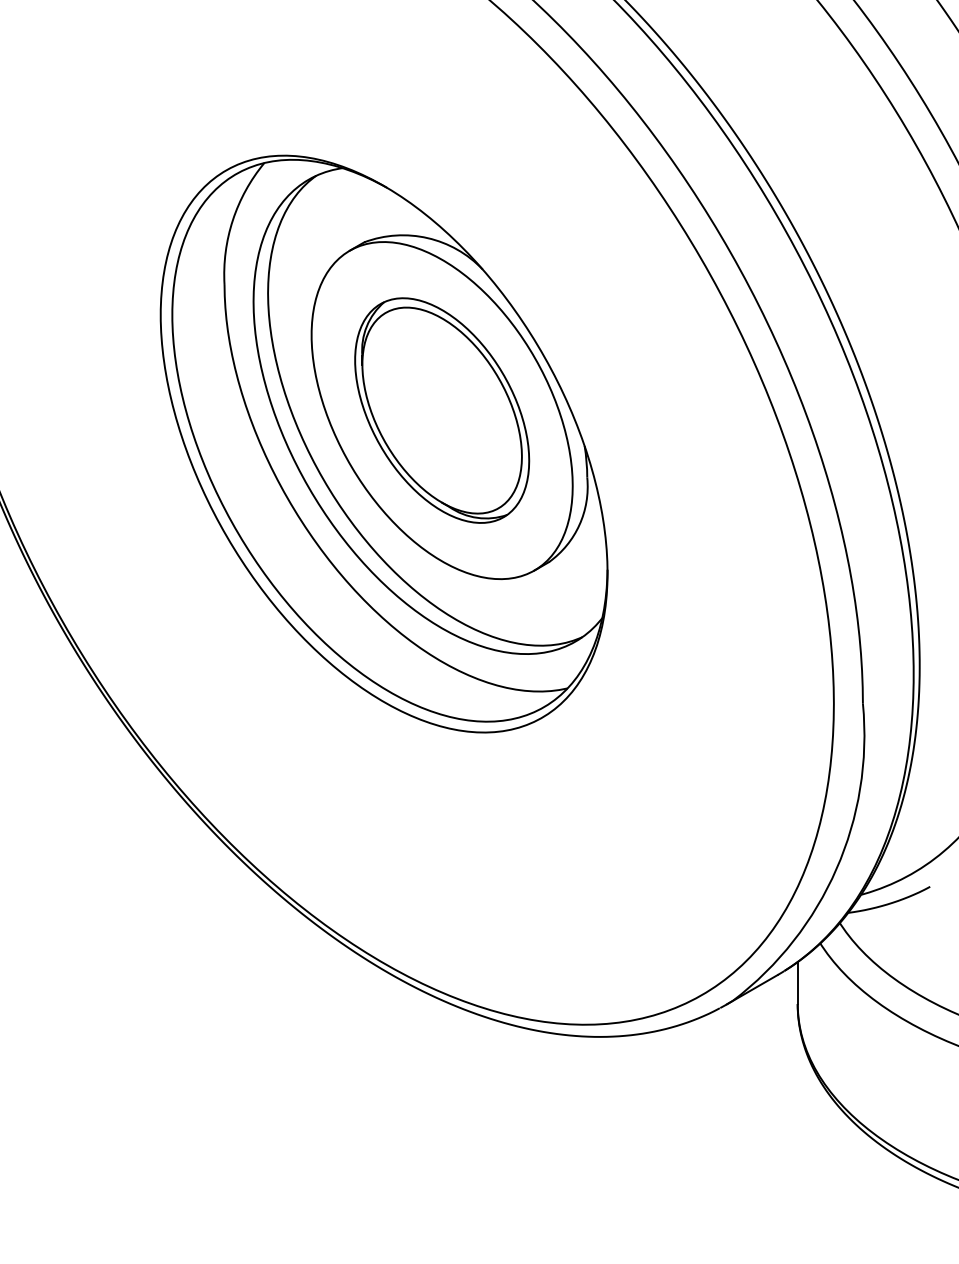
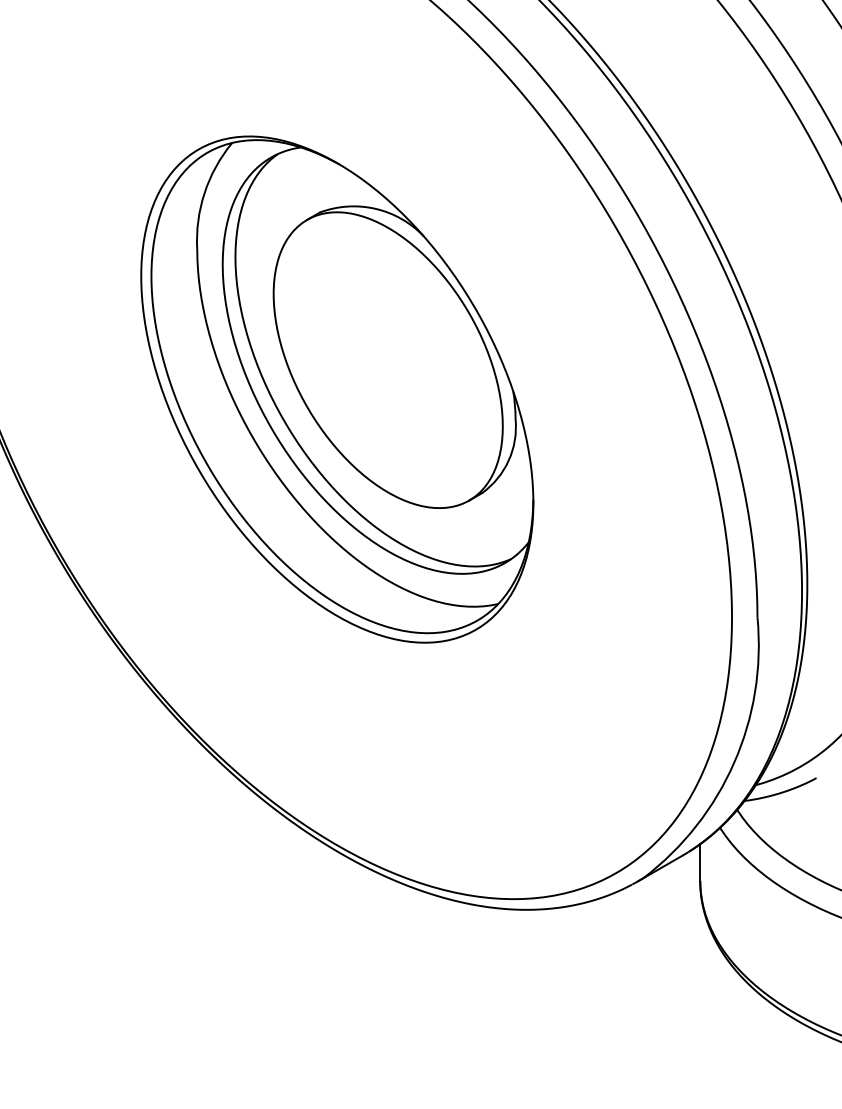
part: (442, 409) -> (388, 359), removed

